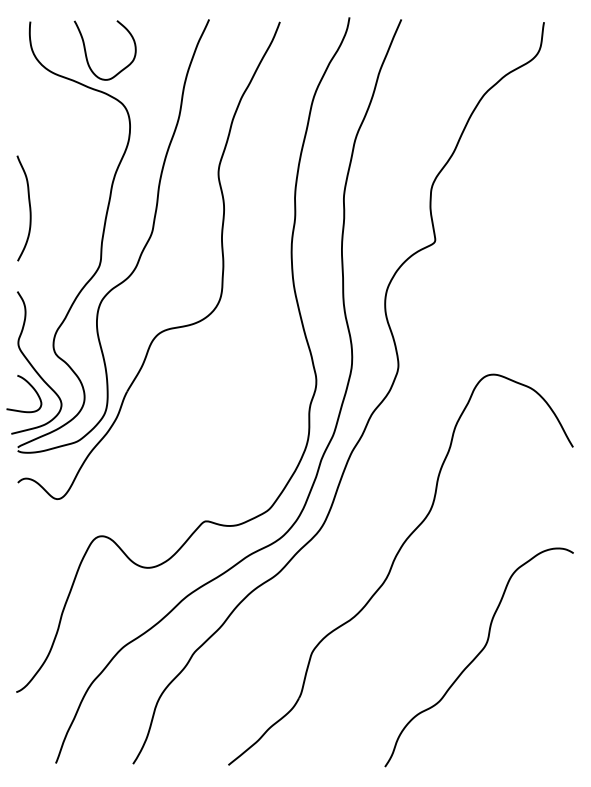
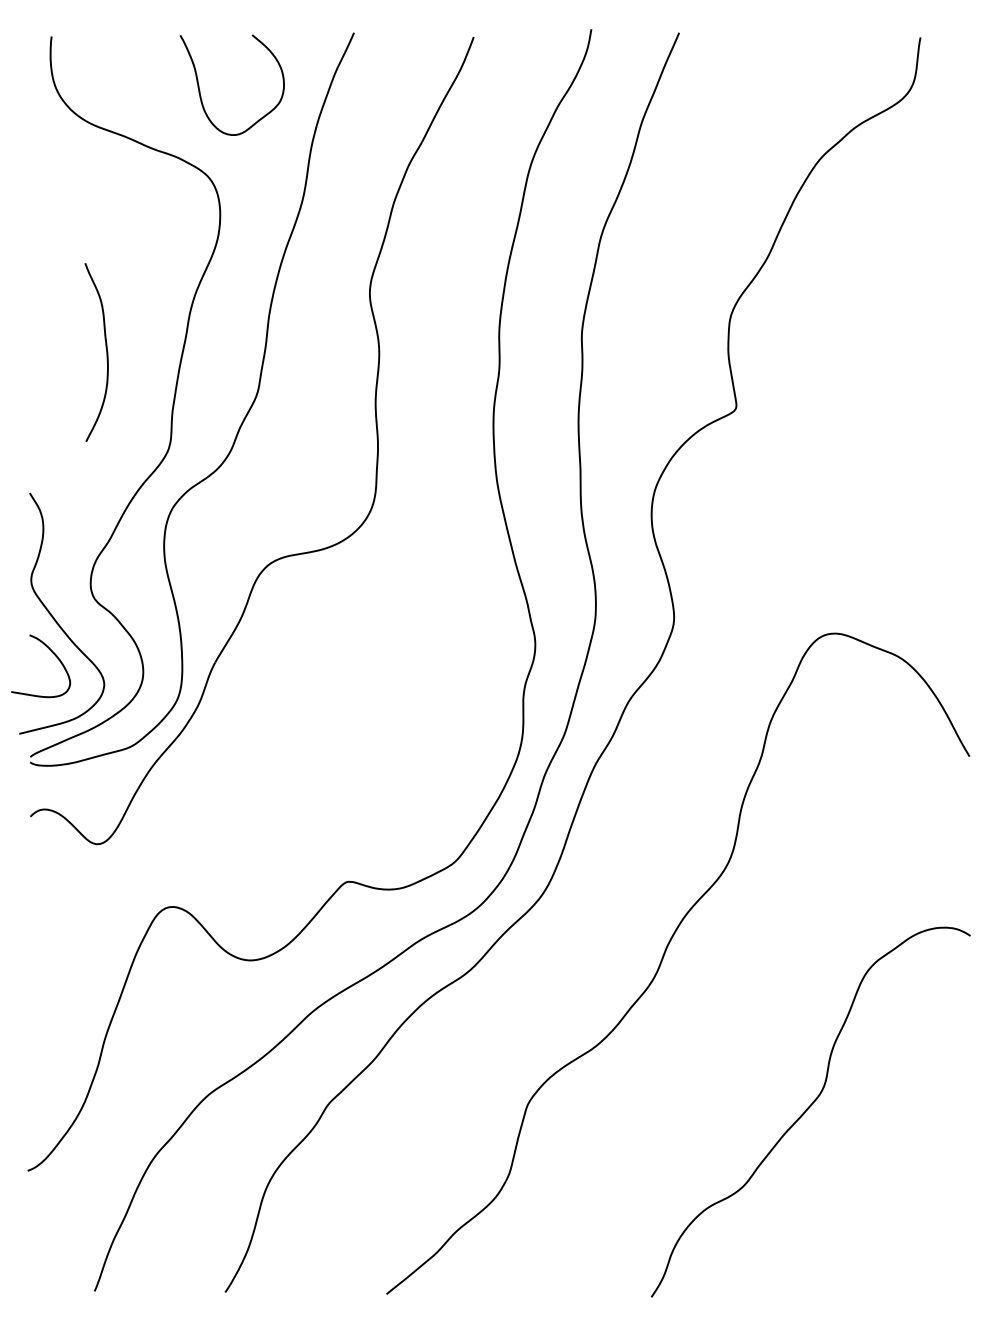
curve: (86, 51) -> (200, 87), moved
curve: (29, 208) -> (105, 352), moved

